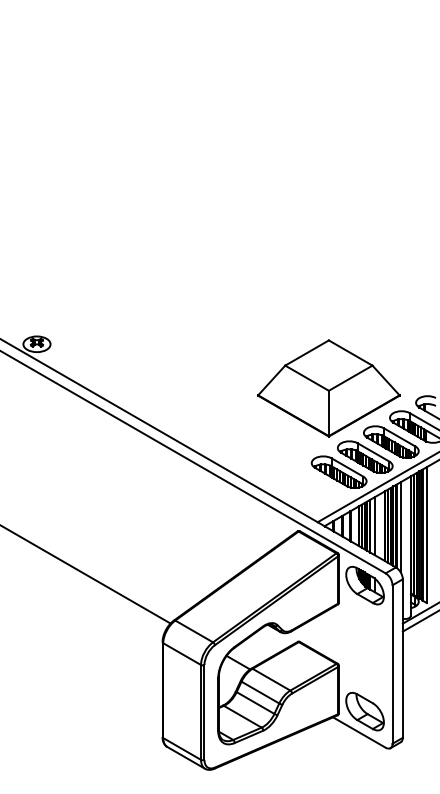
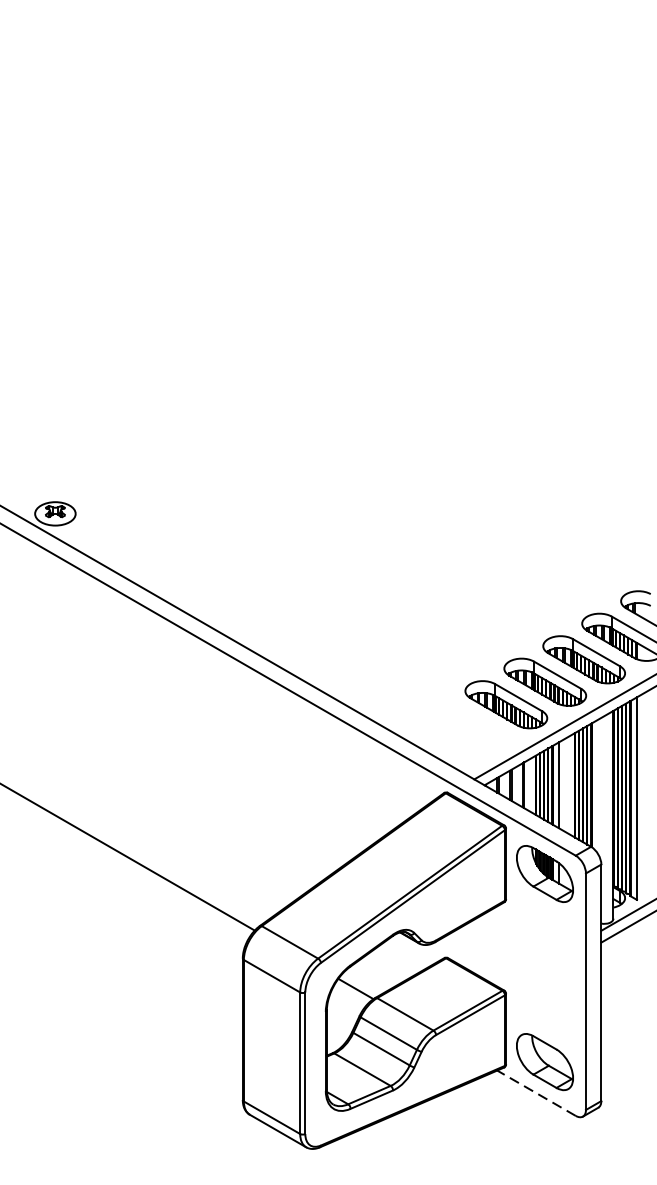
part: (328, 388) -> (490, 579), removed
line: (400, 527) -> (597, 787), removed
line: (358, 732) -> (535, 1093), solid -> dashed

